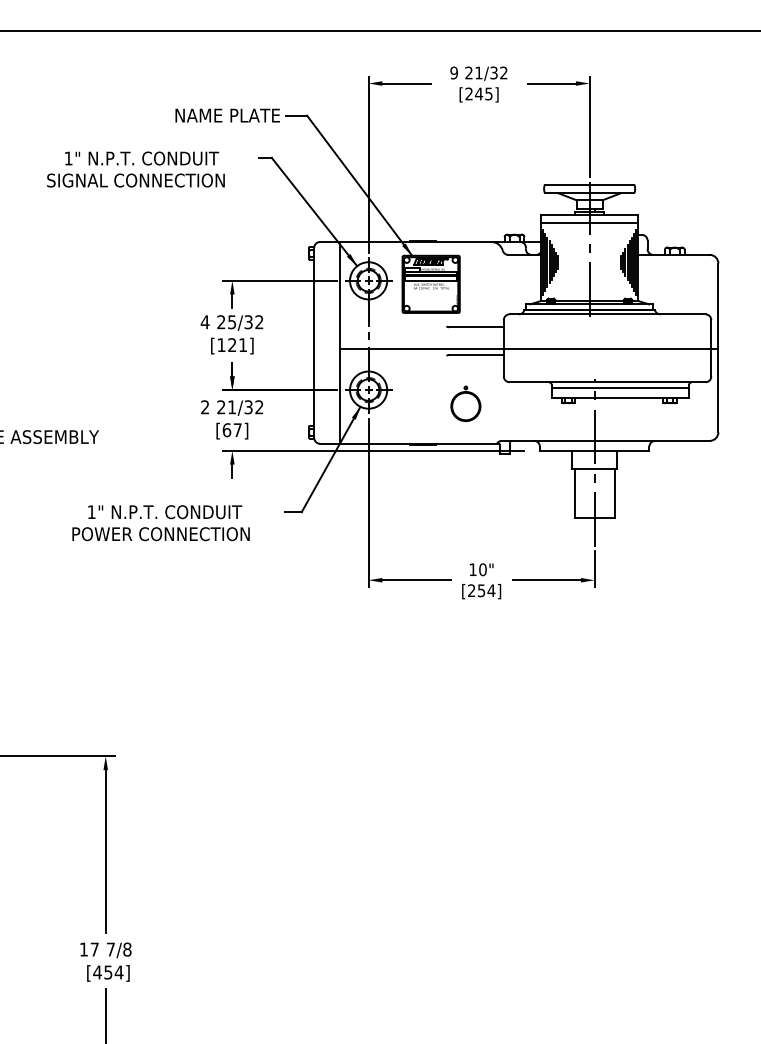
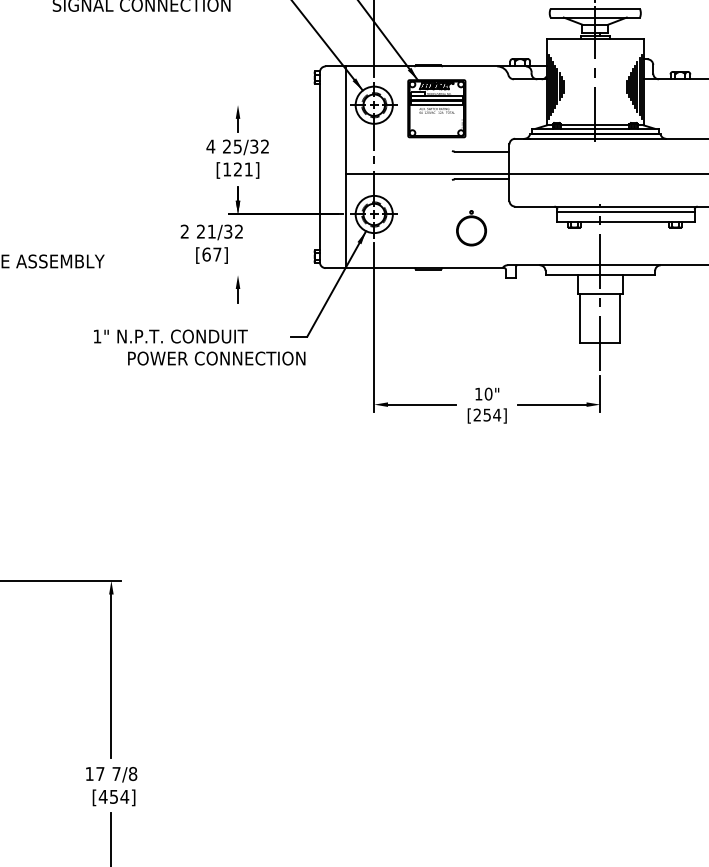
line: (589, 223) -> (595, 47), removed
line: (280, 280) -> (286, 104), removed
text: (232, 419) -> (212, 243), moved
line: (373, 450) -> (379, 274), removed
text: (160, 534) -> (216, 358), moved

